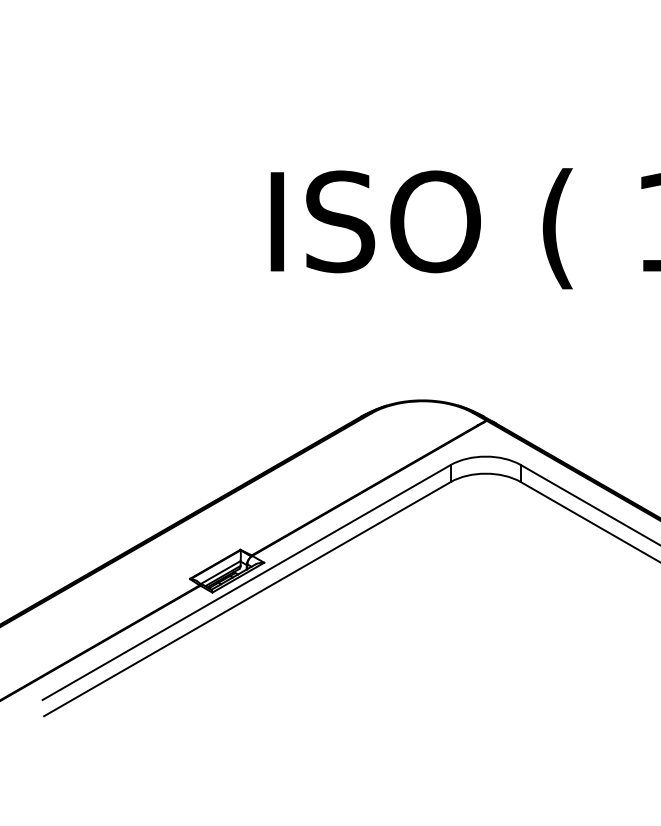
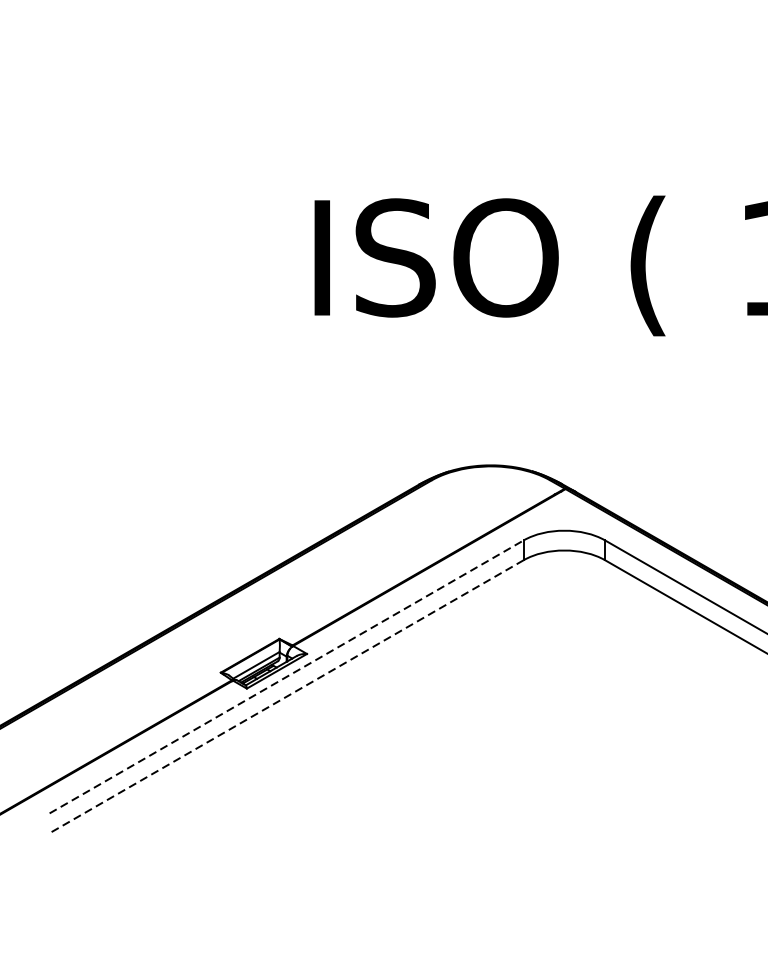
line: (247, 582) -> (287, 676), solid -> dashed
line: (247, 599) -> (287, 696), solid -> dashed

